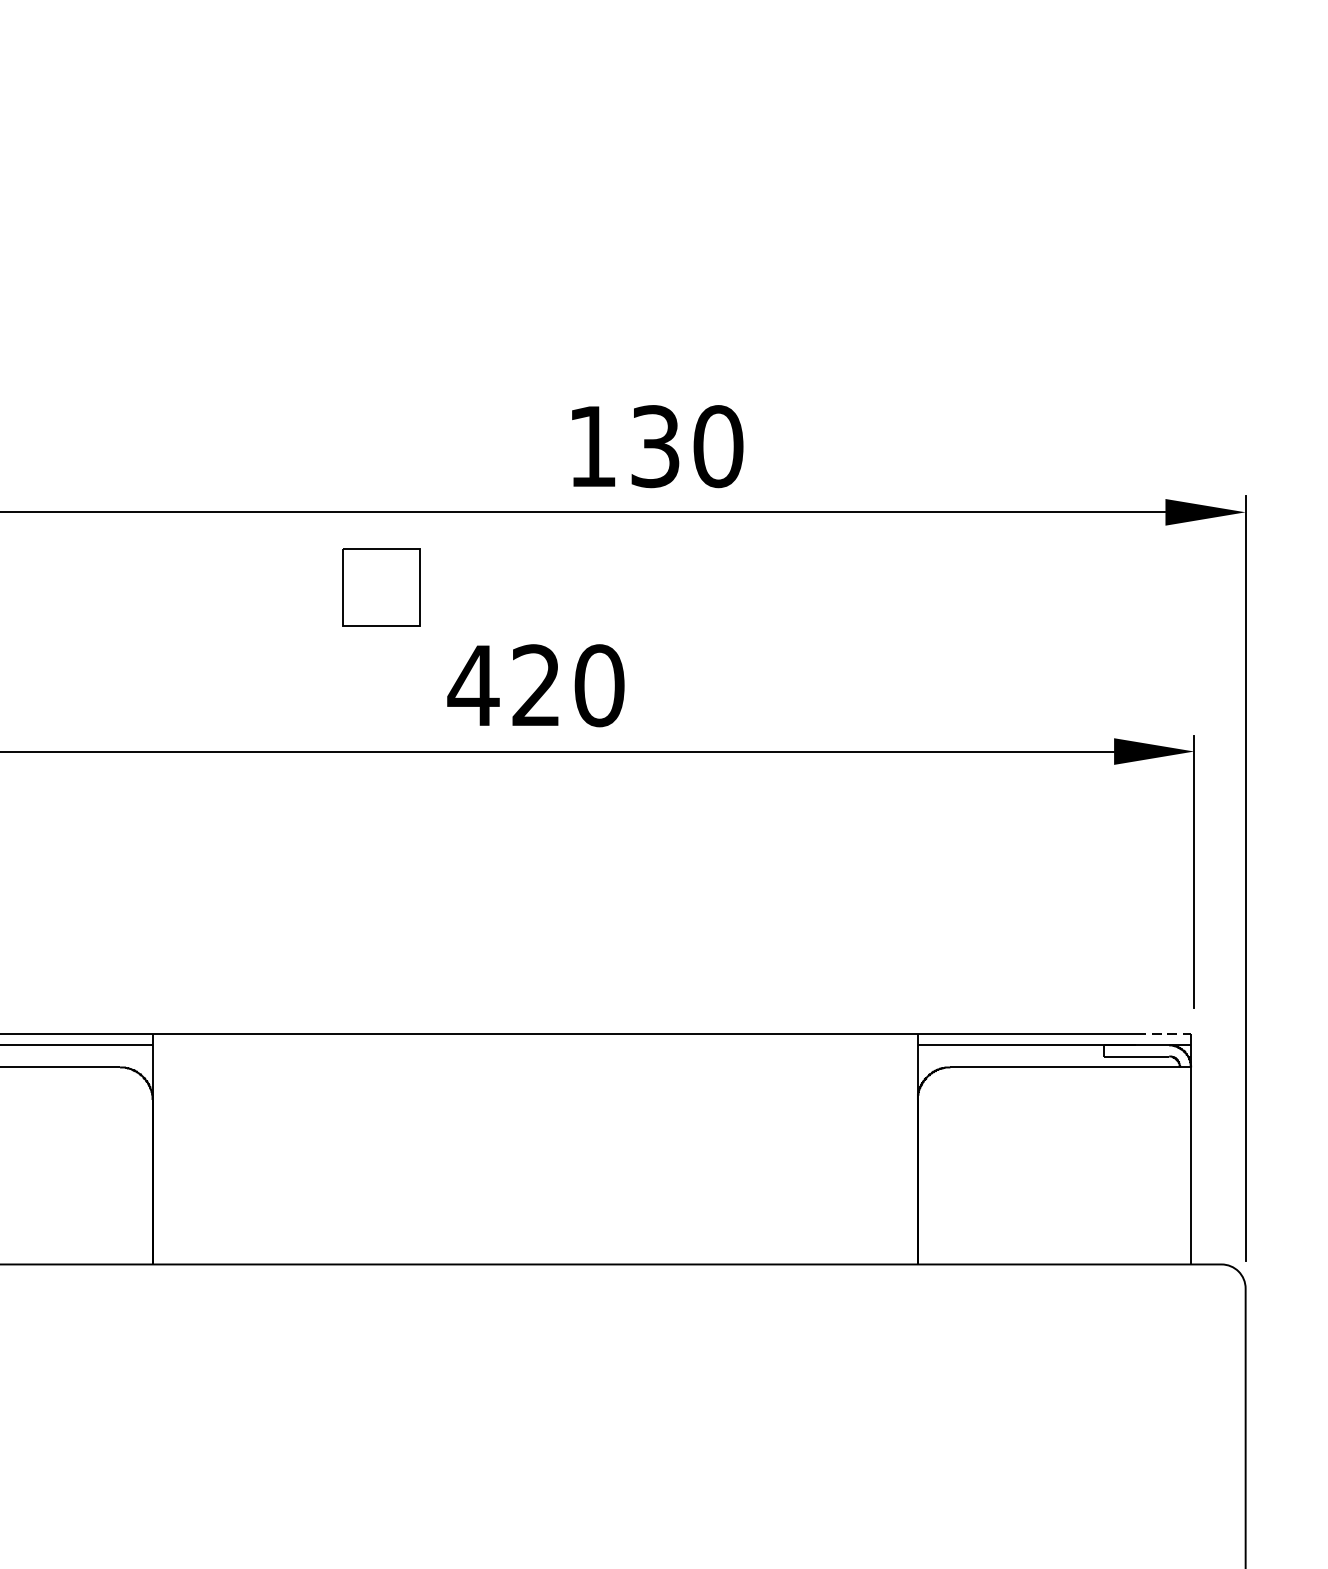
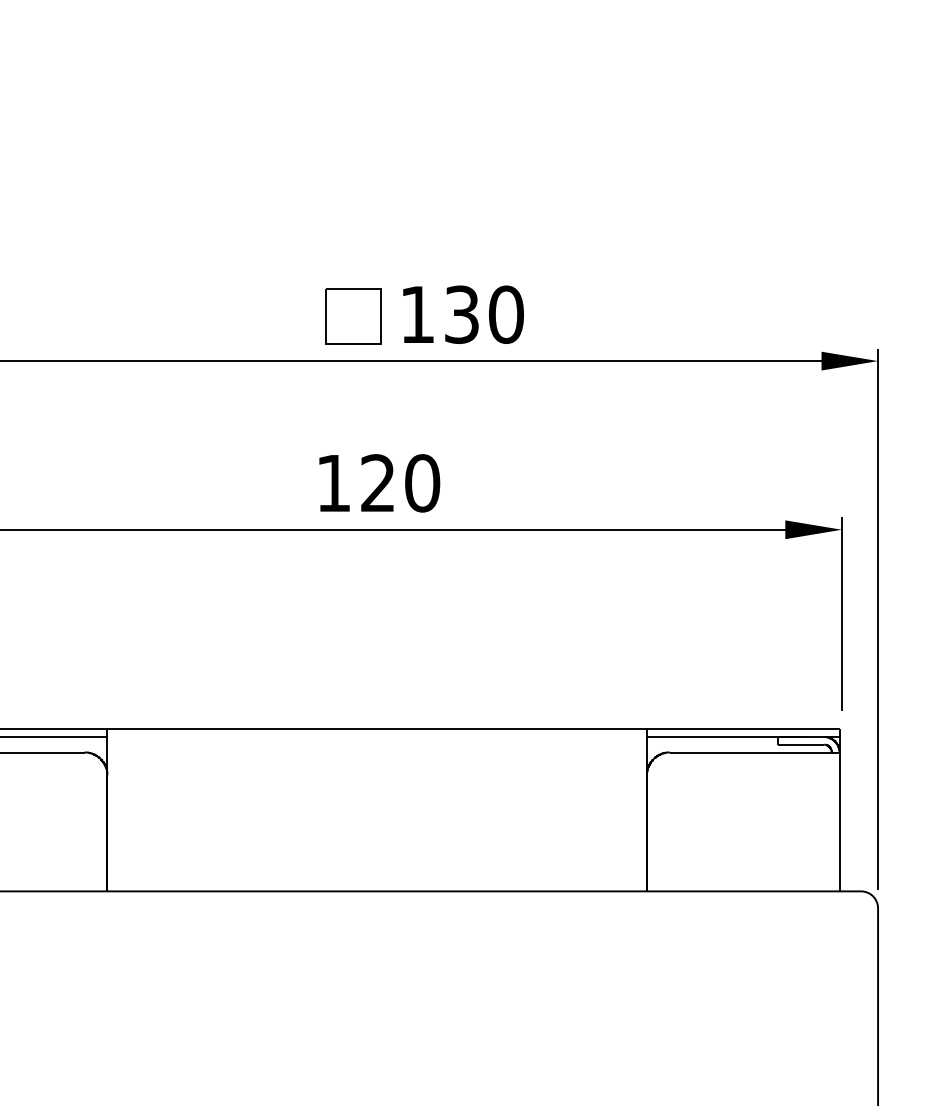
part: (381, 588) -> (353, 316), moved
text: (473, 685) -> (333, 483), 420 -> 120
line: (1163, 1034) -> (820, 729), dashed -> solid

